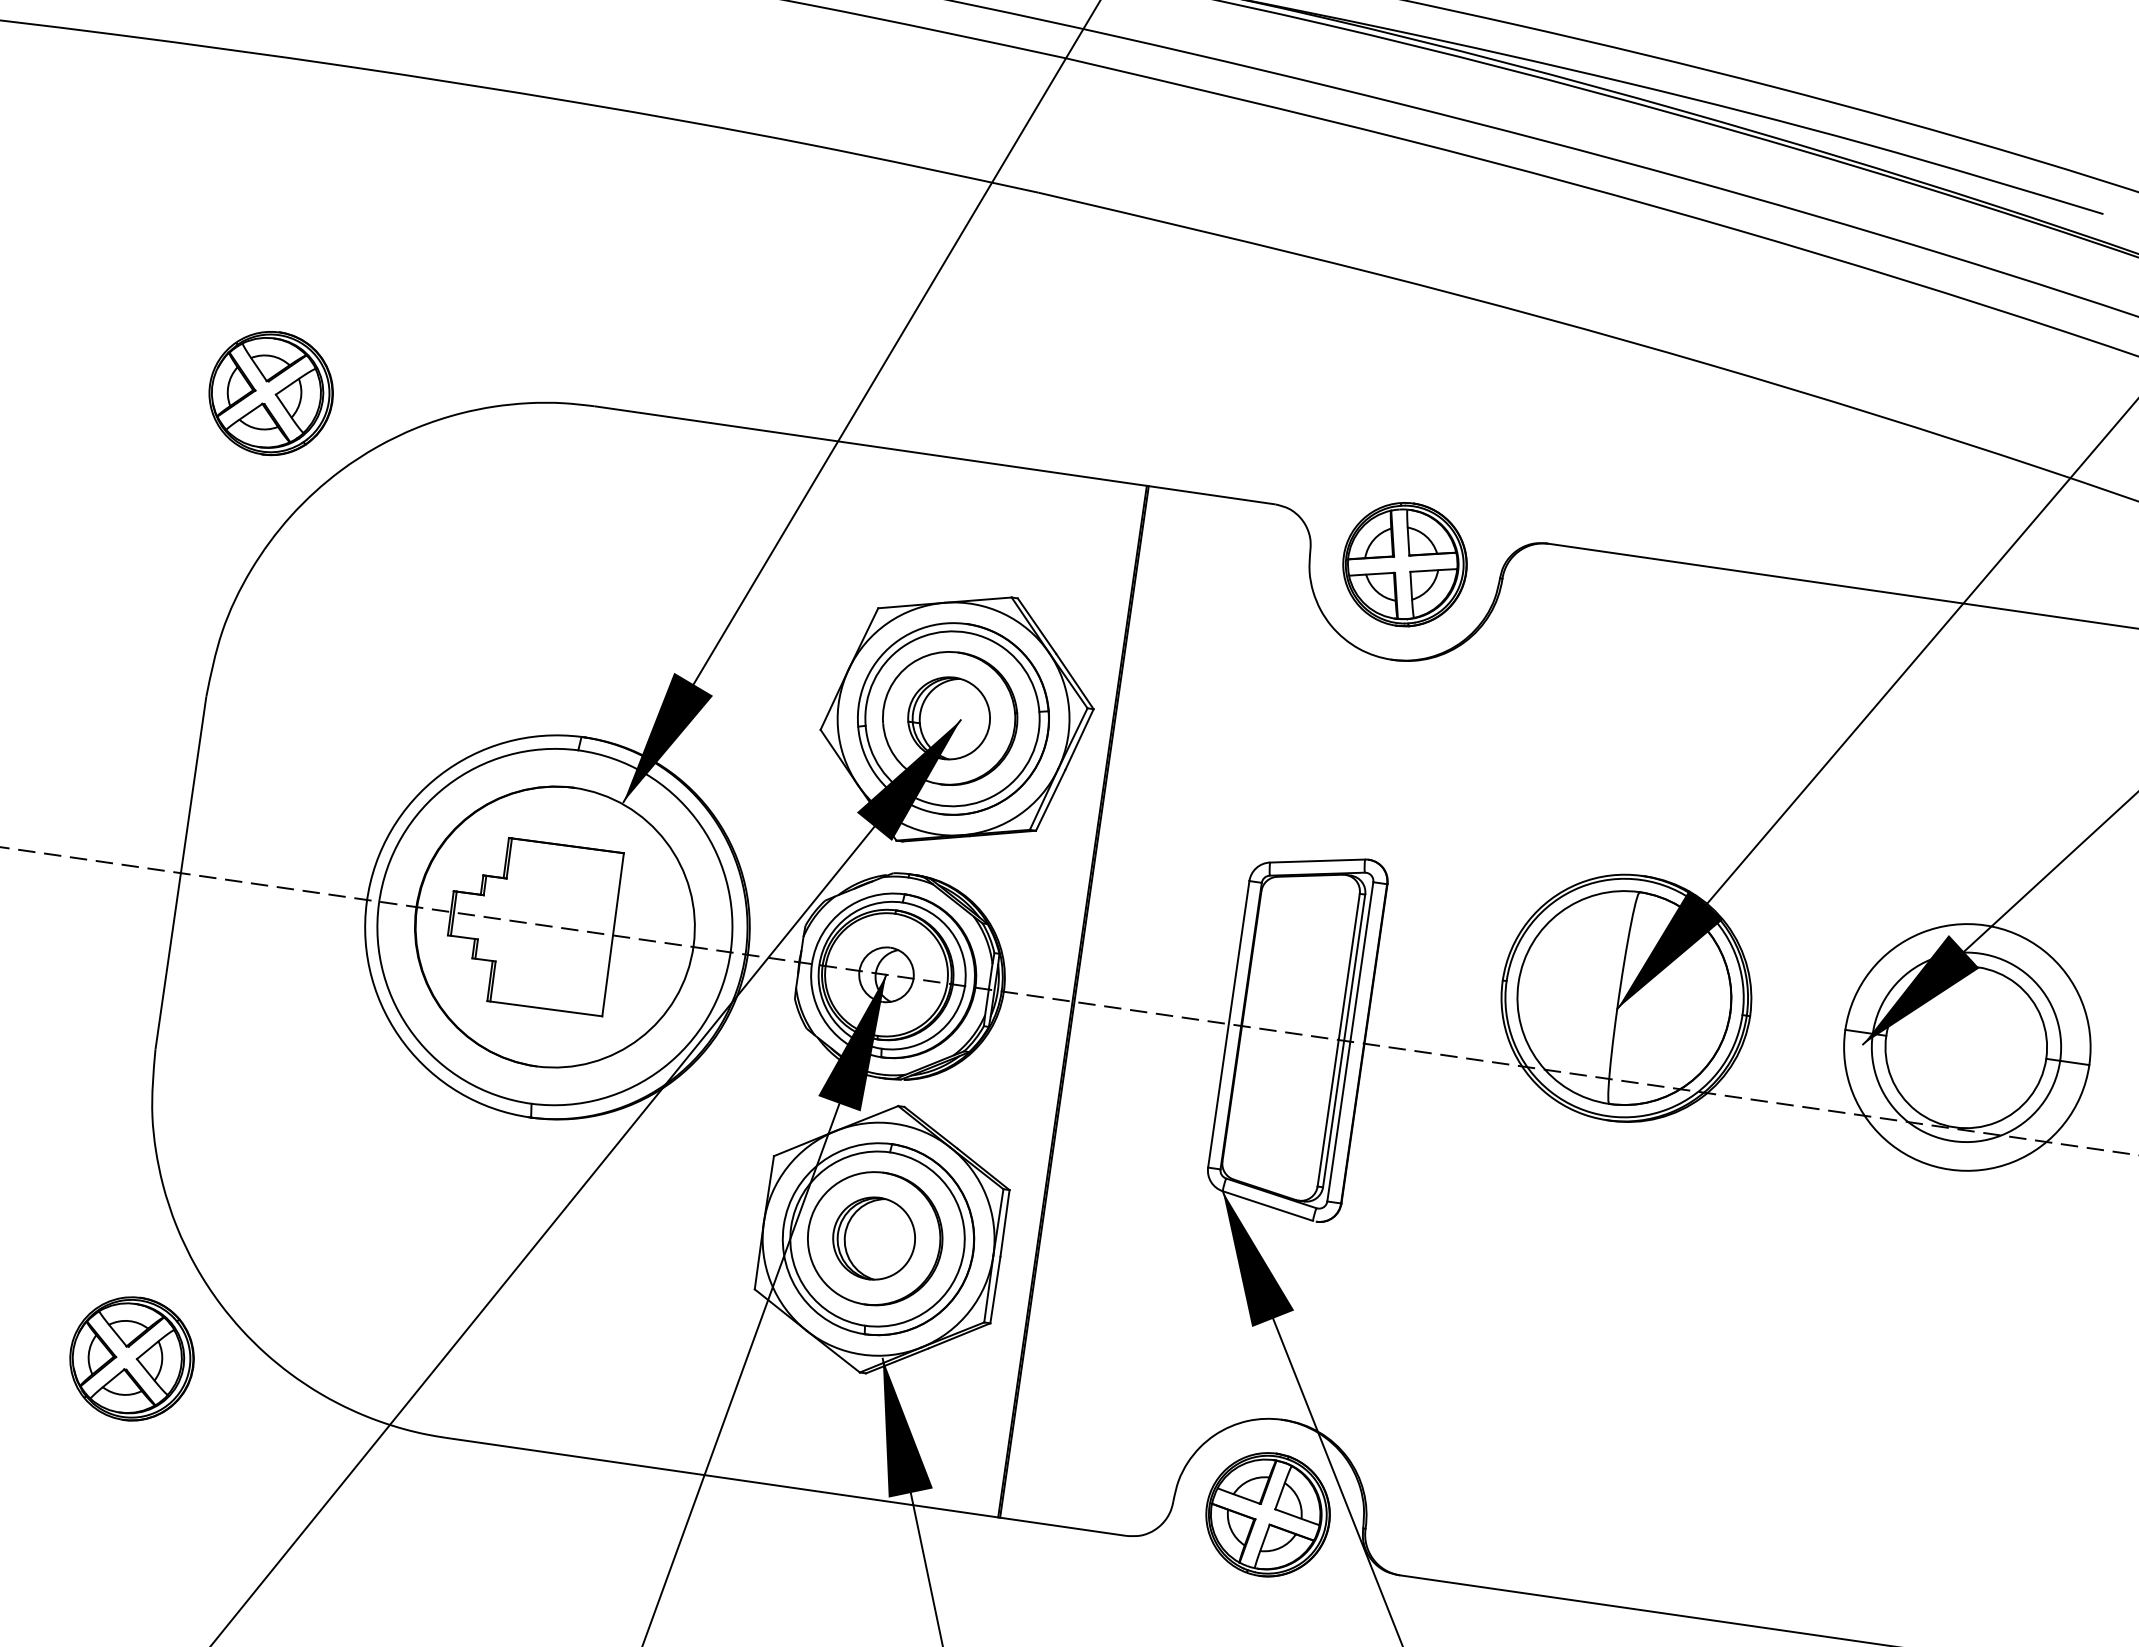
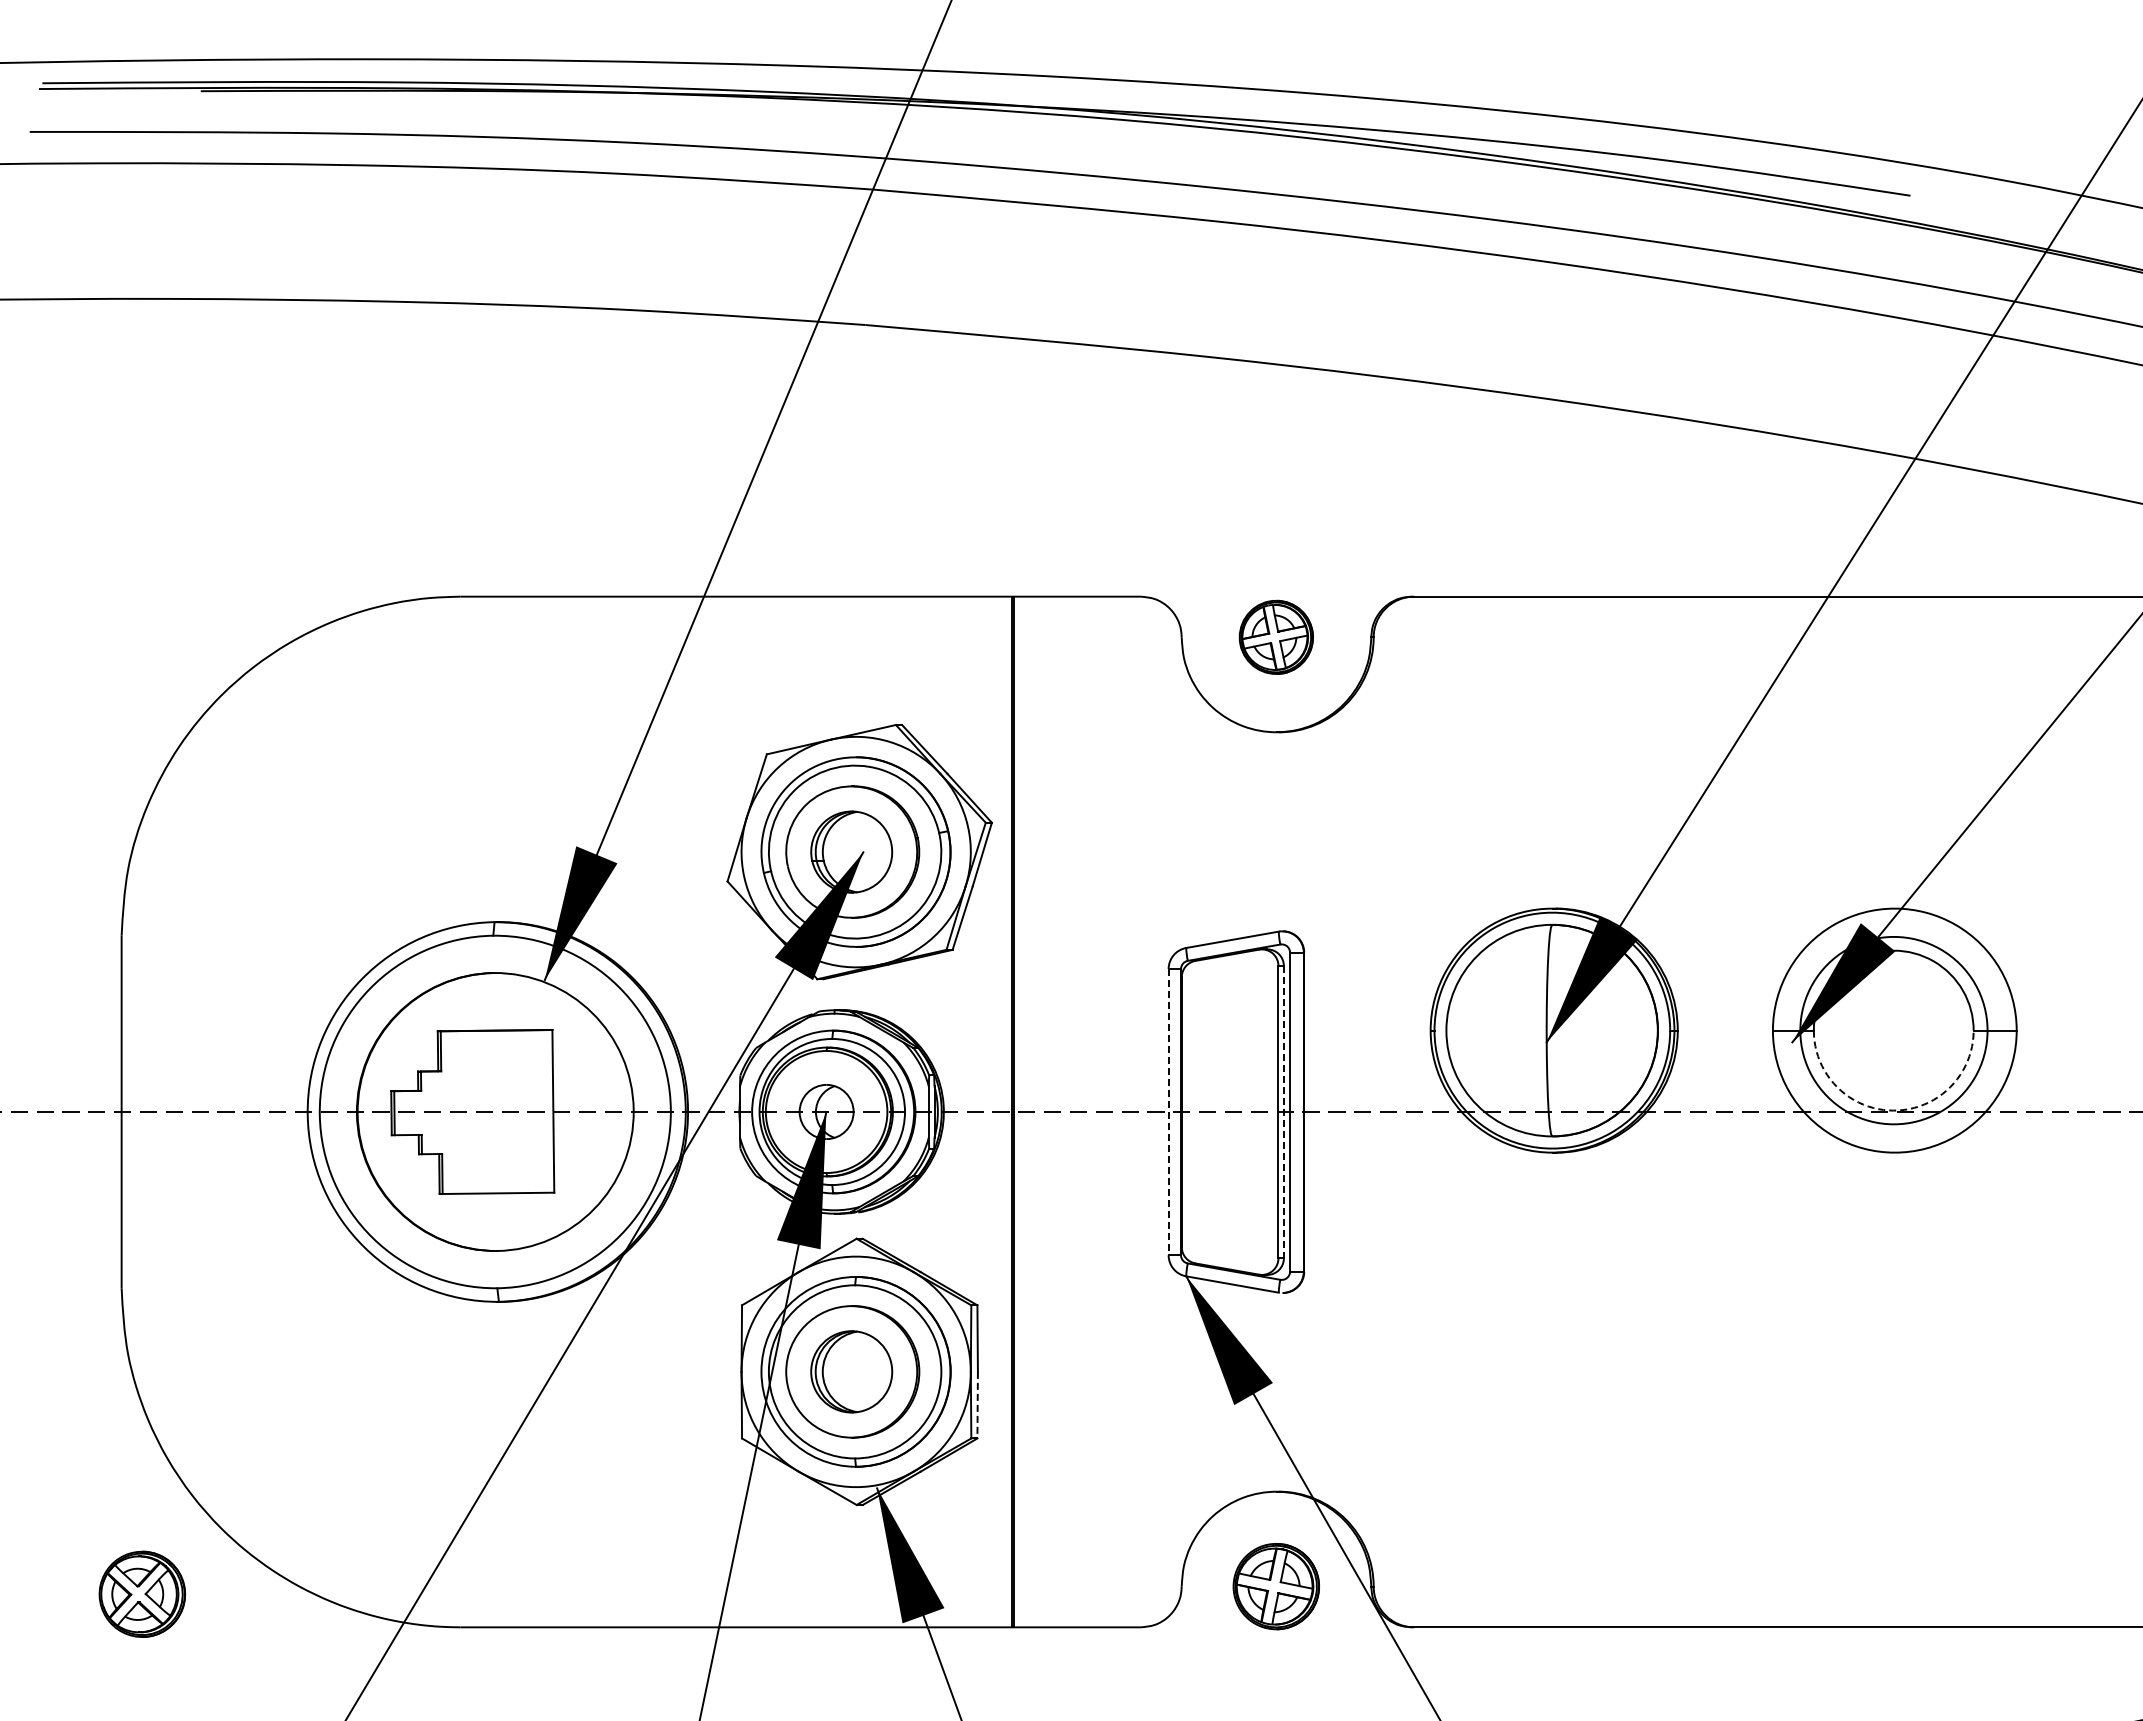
part: (271, 393) -> (142, 629), removed
part: (1405, 564) -> (1276, 637), size x0.6
line: (1228, 1024) -> (1168, 1112), solid -> dashed
line: (1343, 1041) -> (1283, 1112), solid -> dashed
arc: (1954, 1127) -> (1893, 1110), solid -> dashed
line: (995, 1290) -> (977, 1405), solid -> dashed
part: (132, 1359) -> (142, 1594), size x0.7
part: (1268, 1514) -> (1276, 1586), size x0.7

